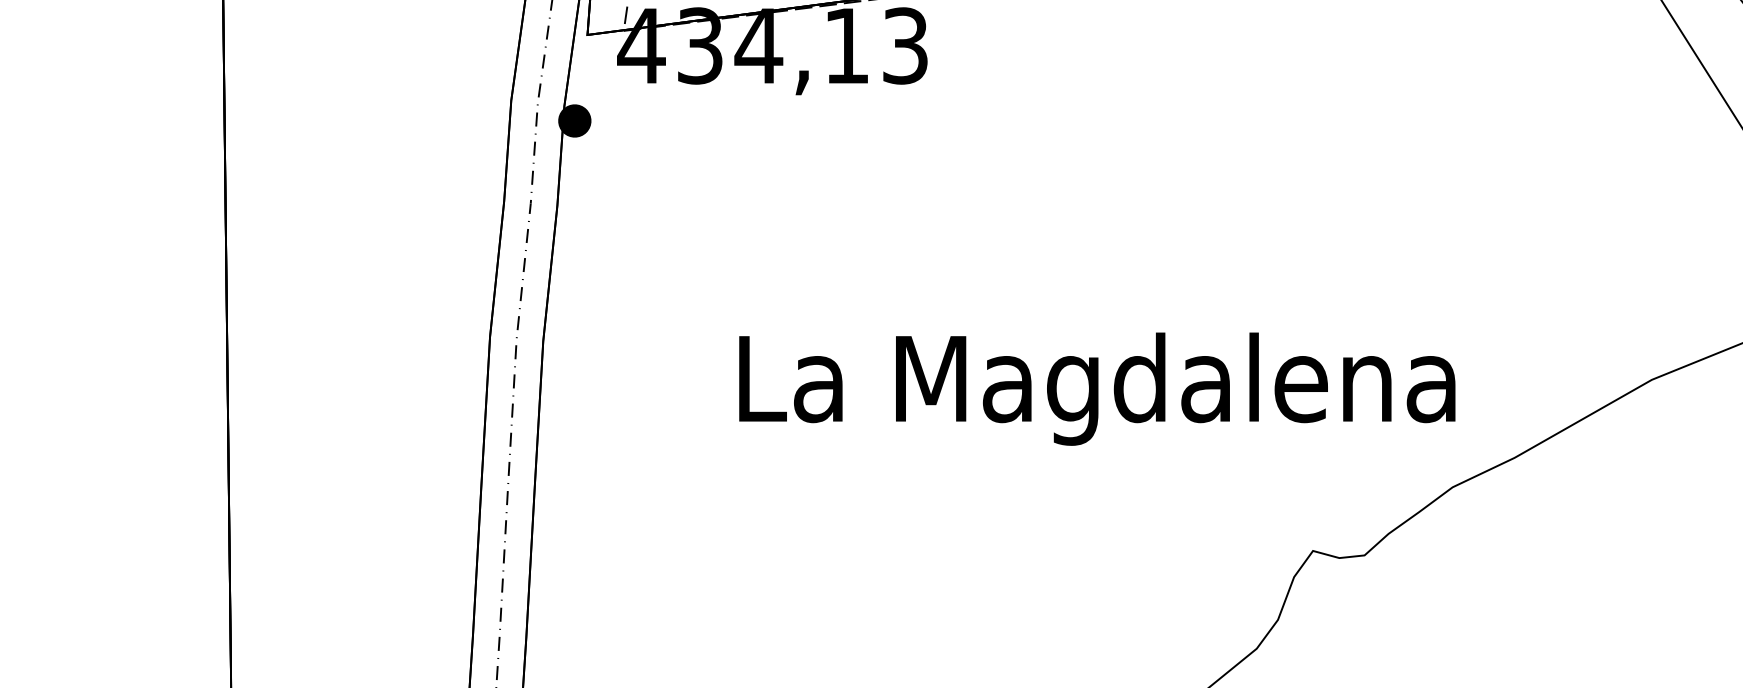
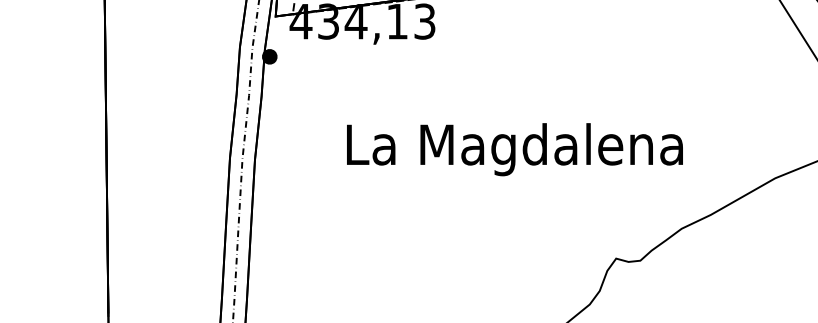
text: (1096, 388) -> (514, 149), moved

